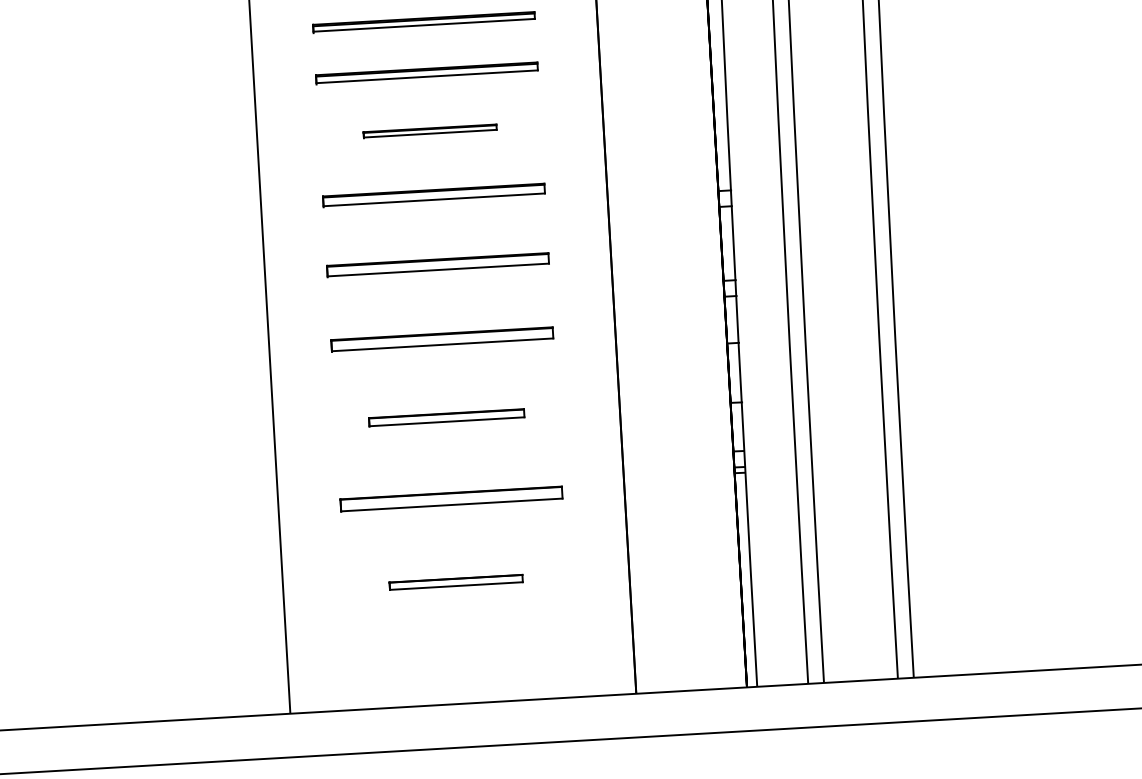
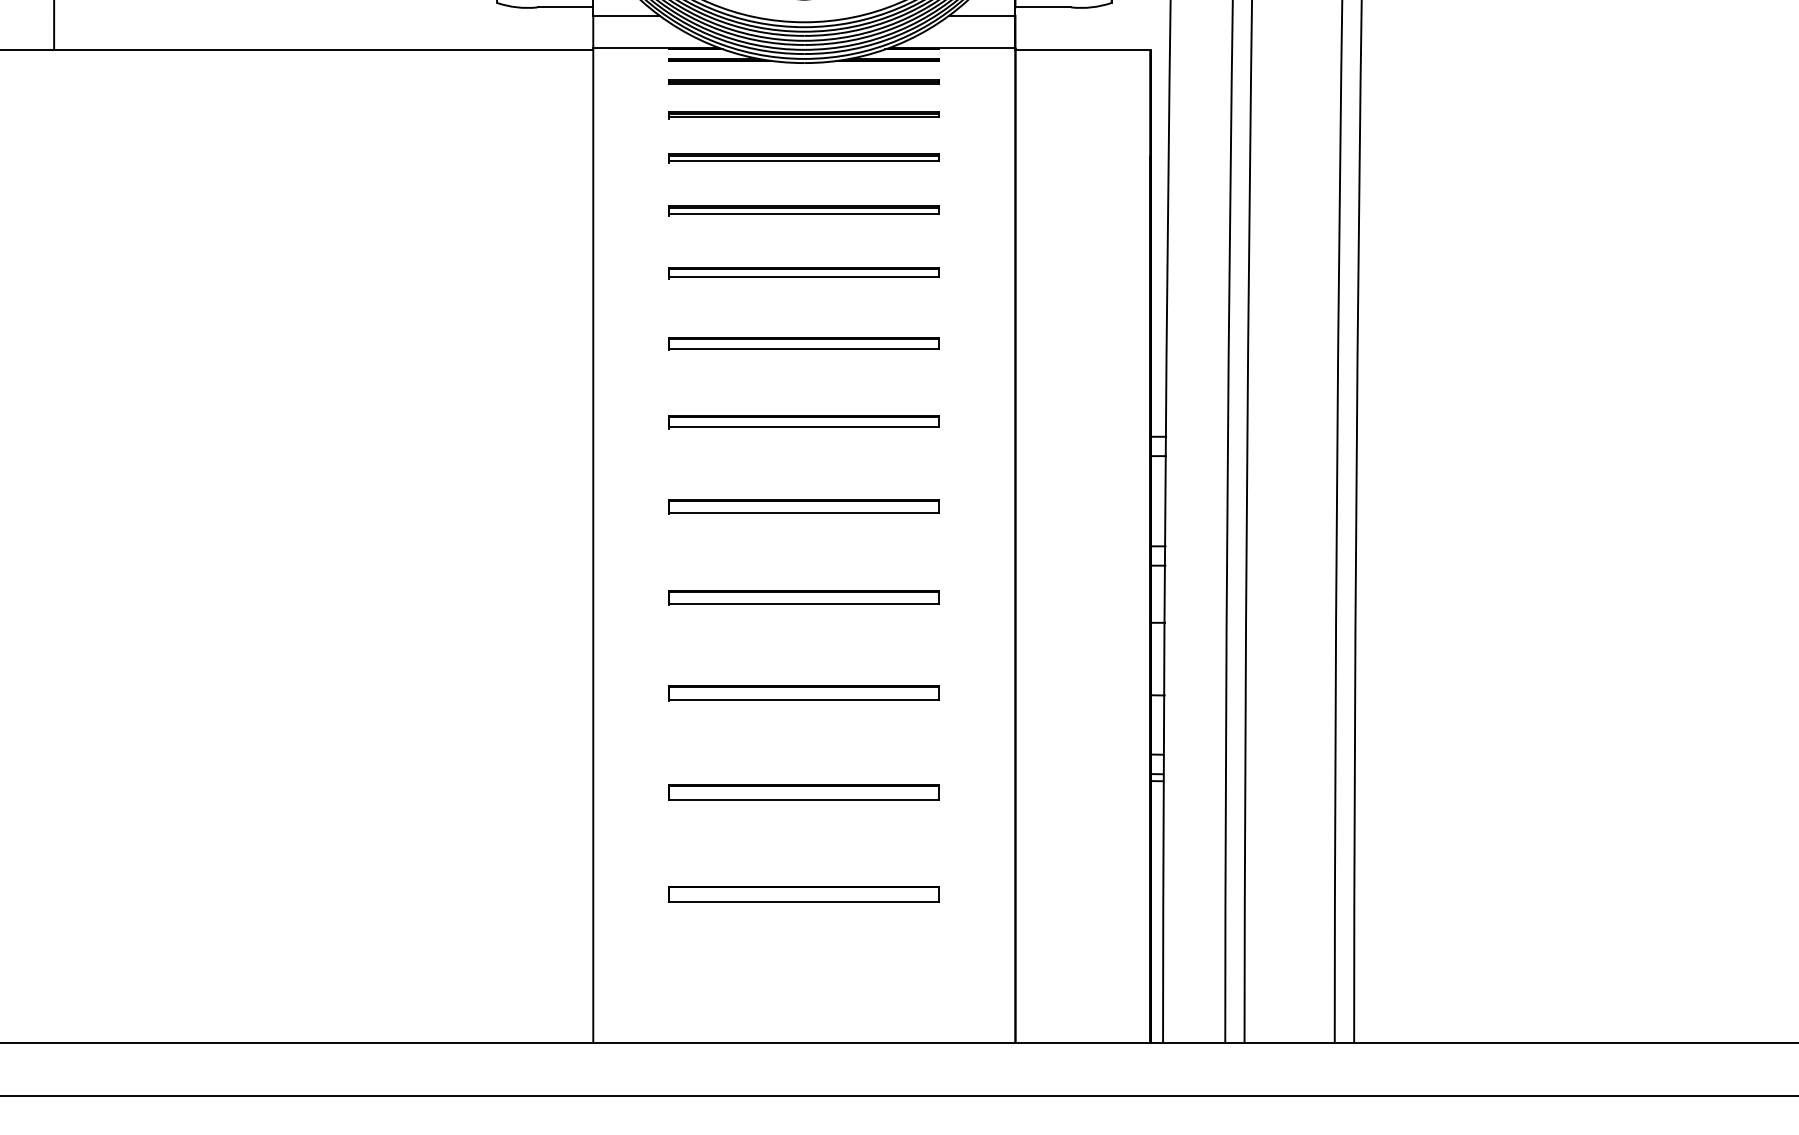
part: (429, 131) -> (803, 343), size x1.67
part: (446, 417) -> (803, 693), size x1.43
part: (455, 582) -> (803, 894), size x1.67

